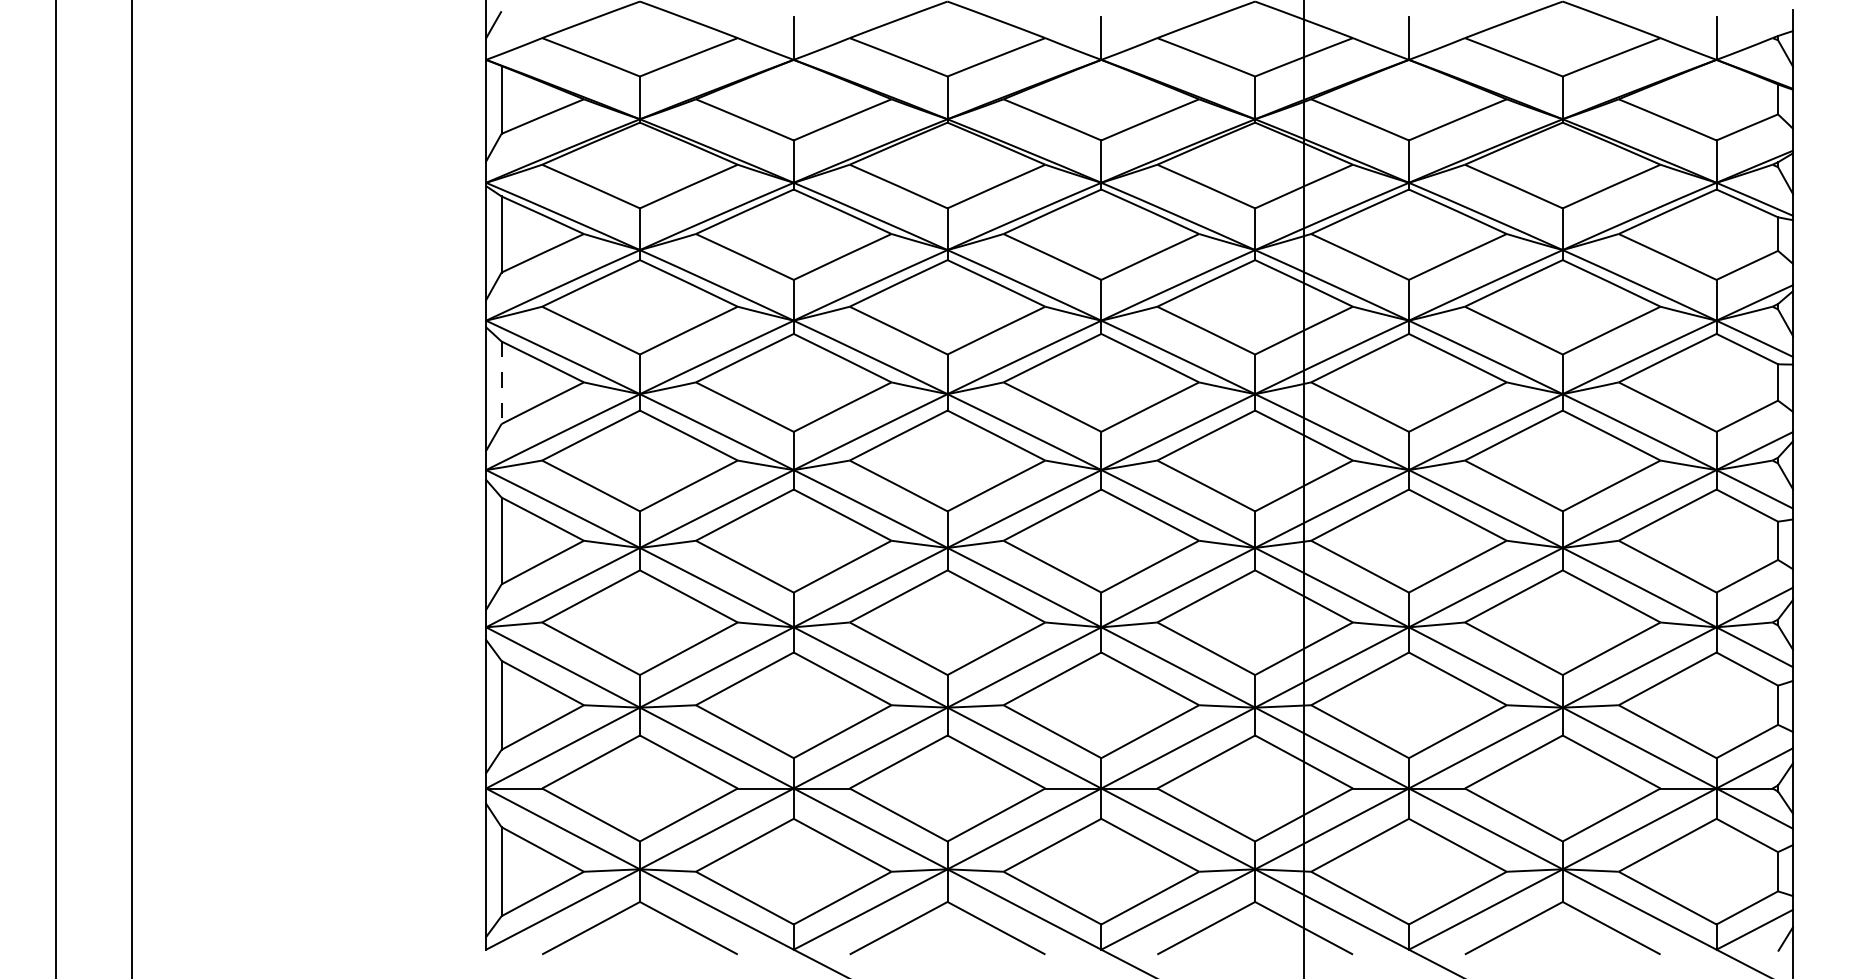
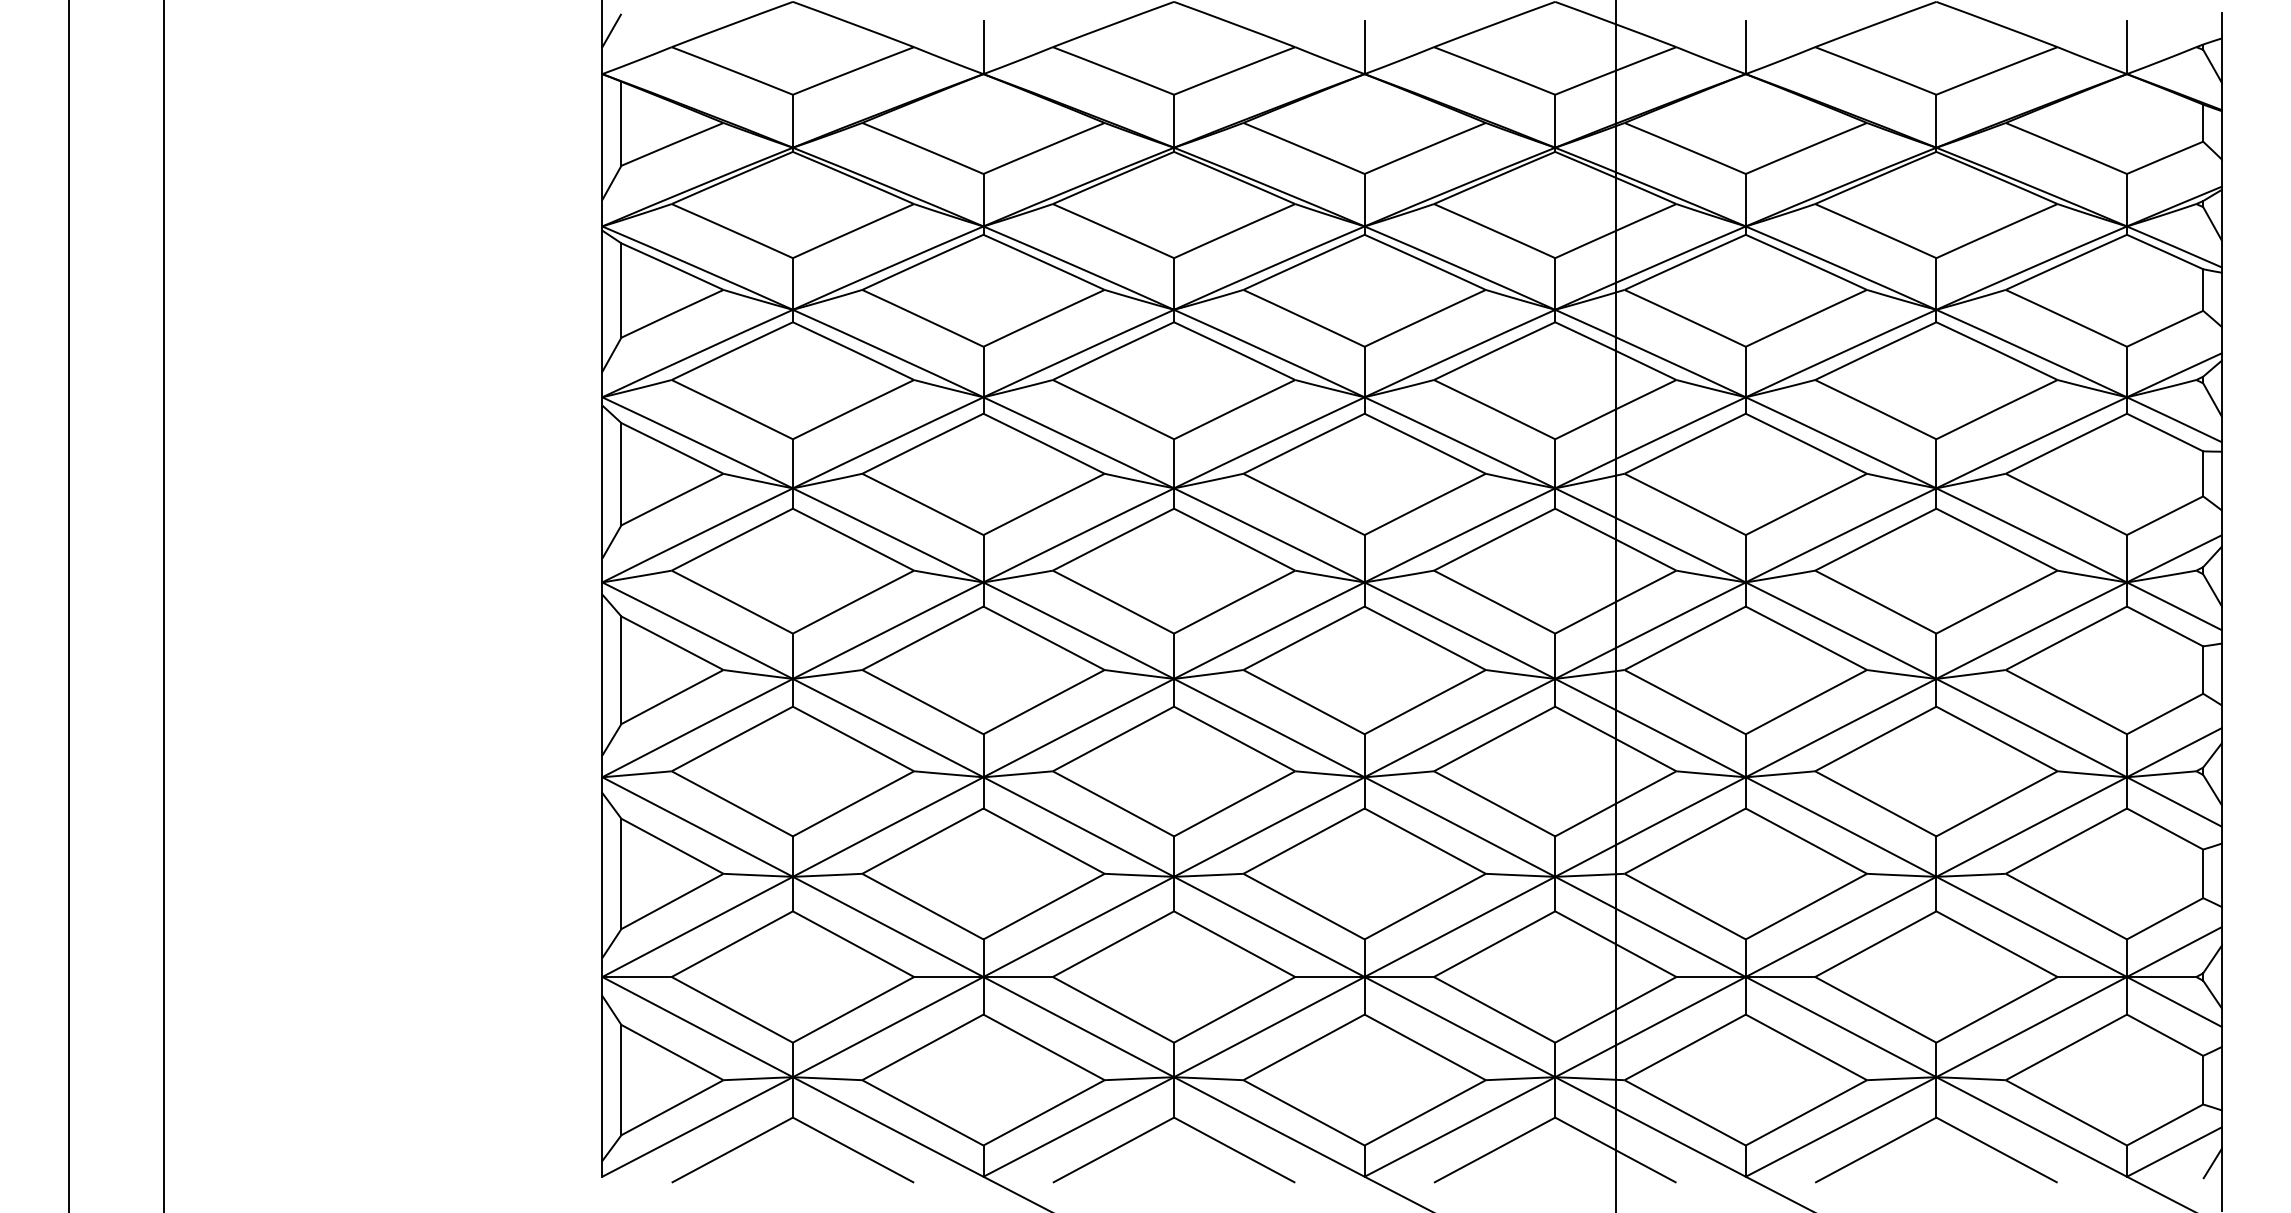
line: (501, 382) -> (621, 474), dashed -> solid

